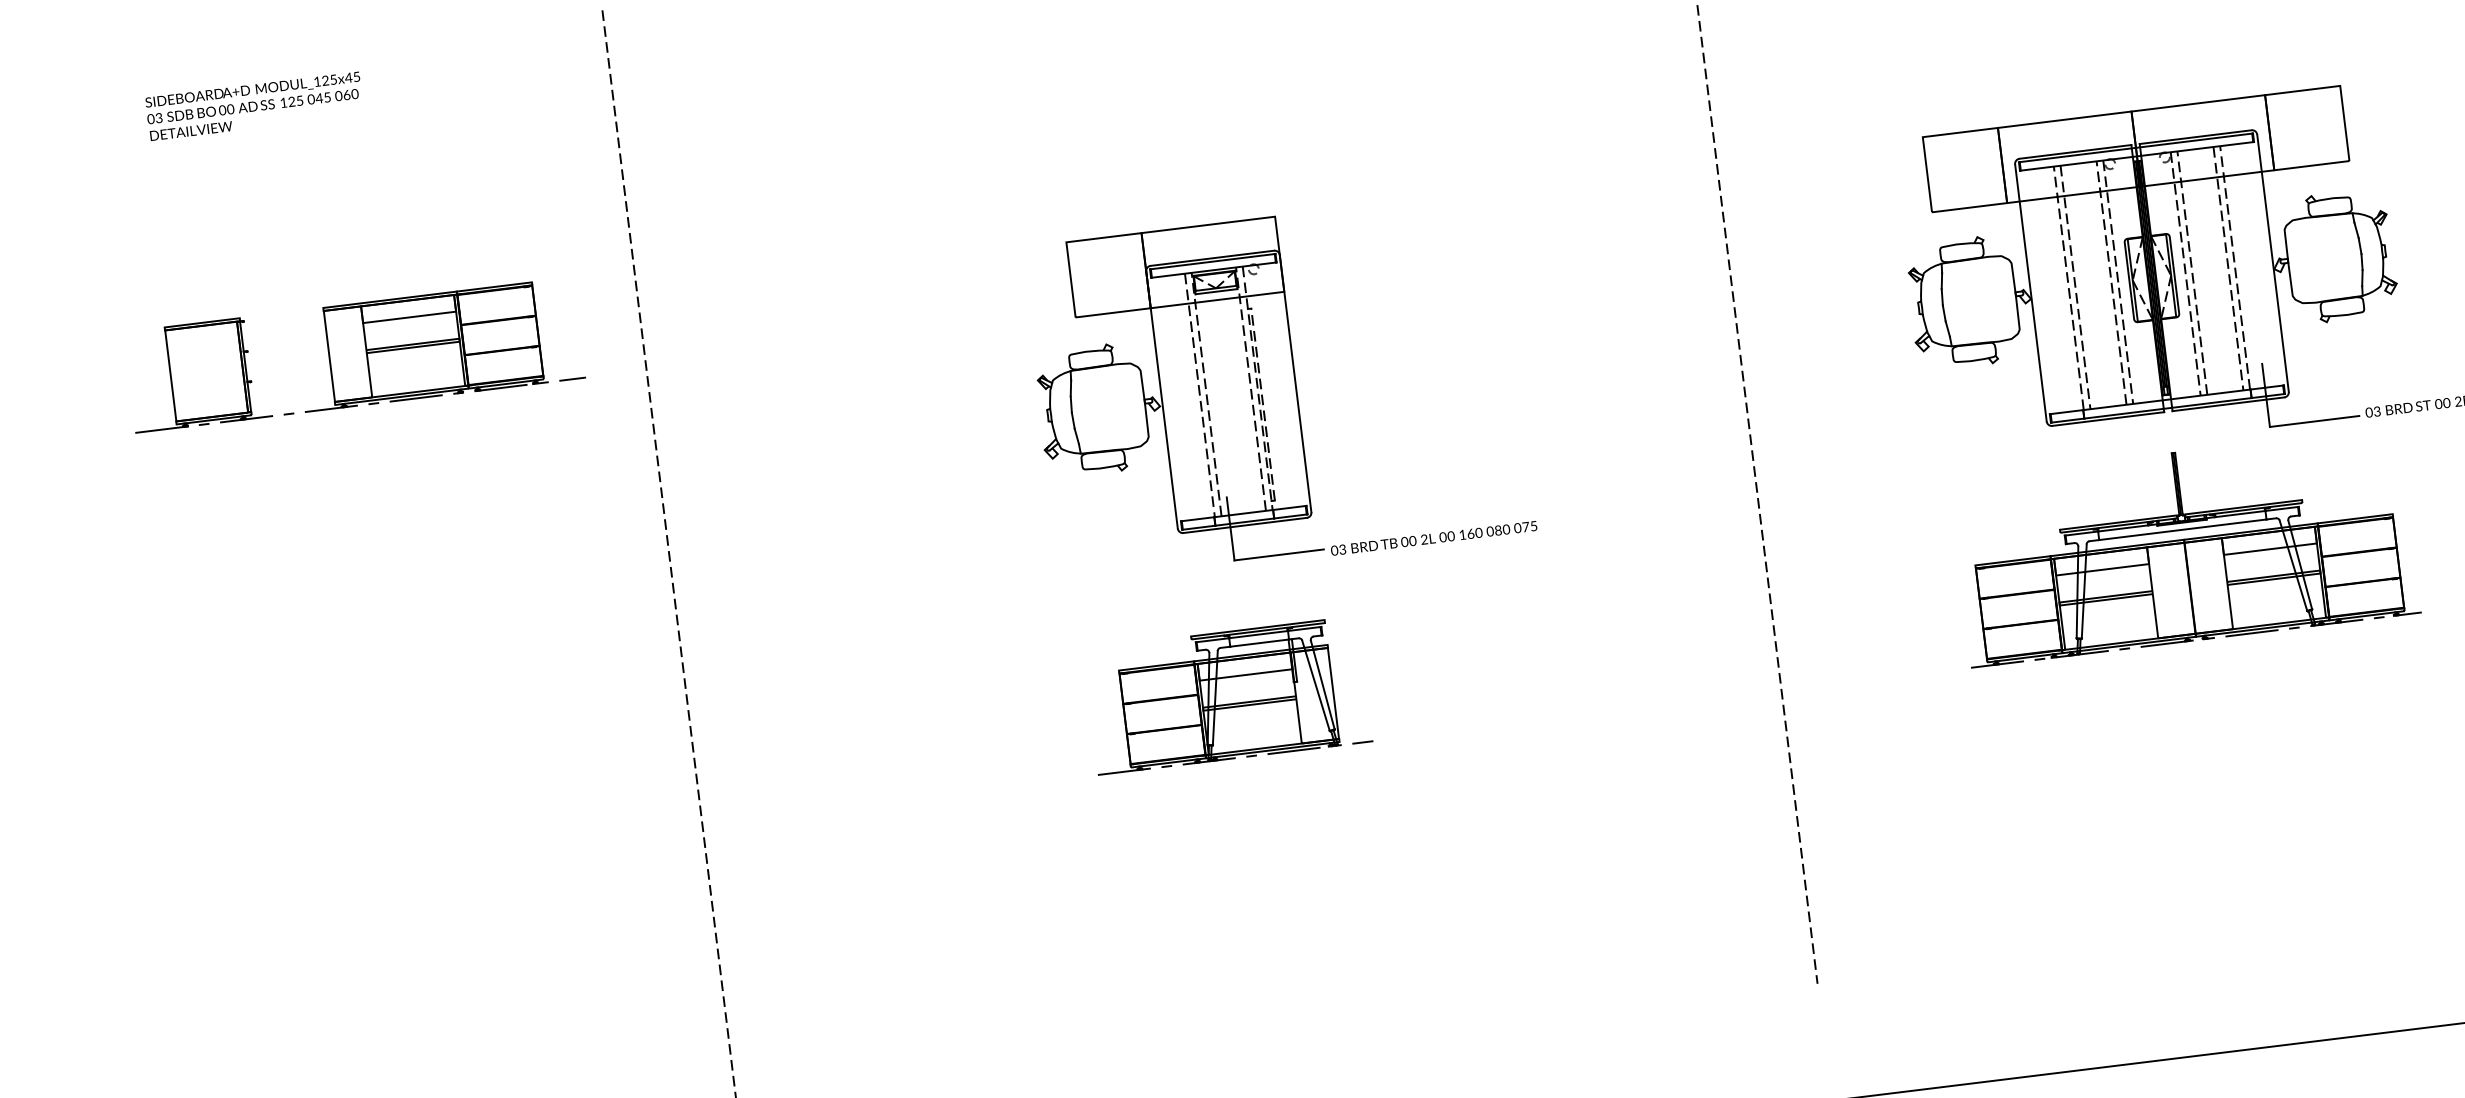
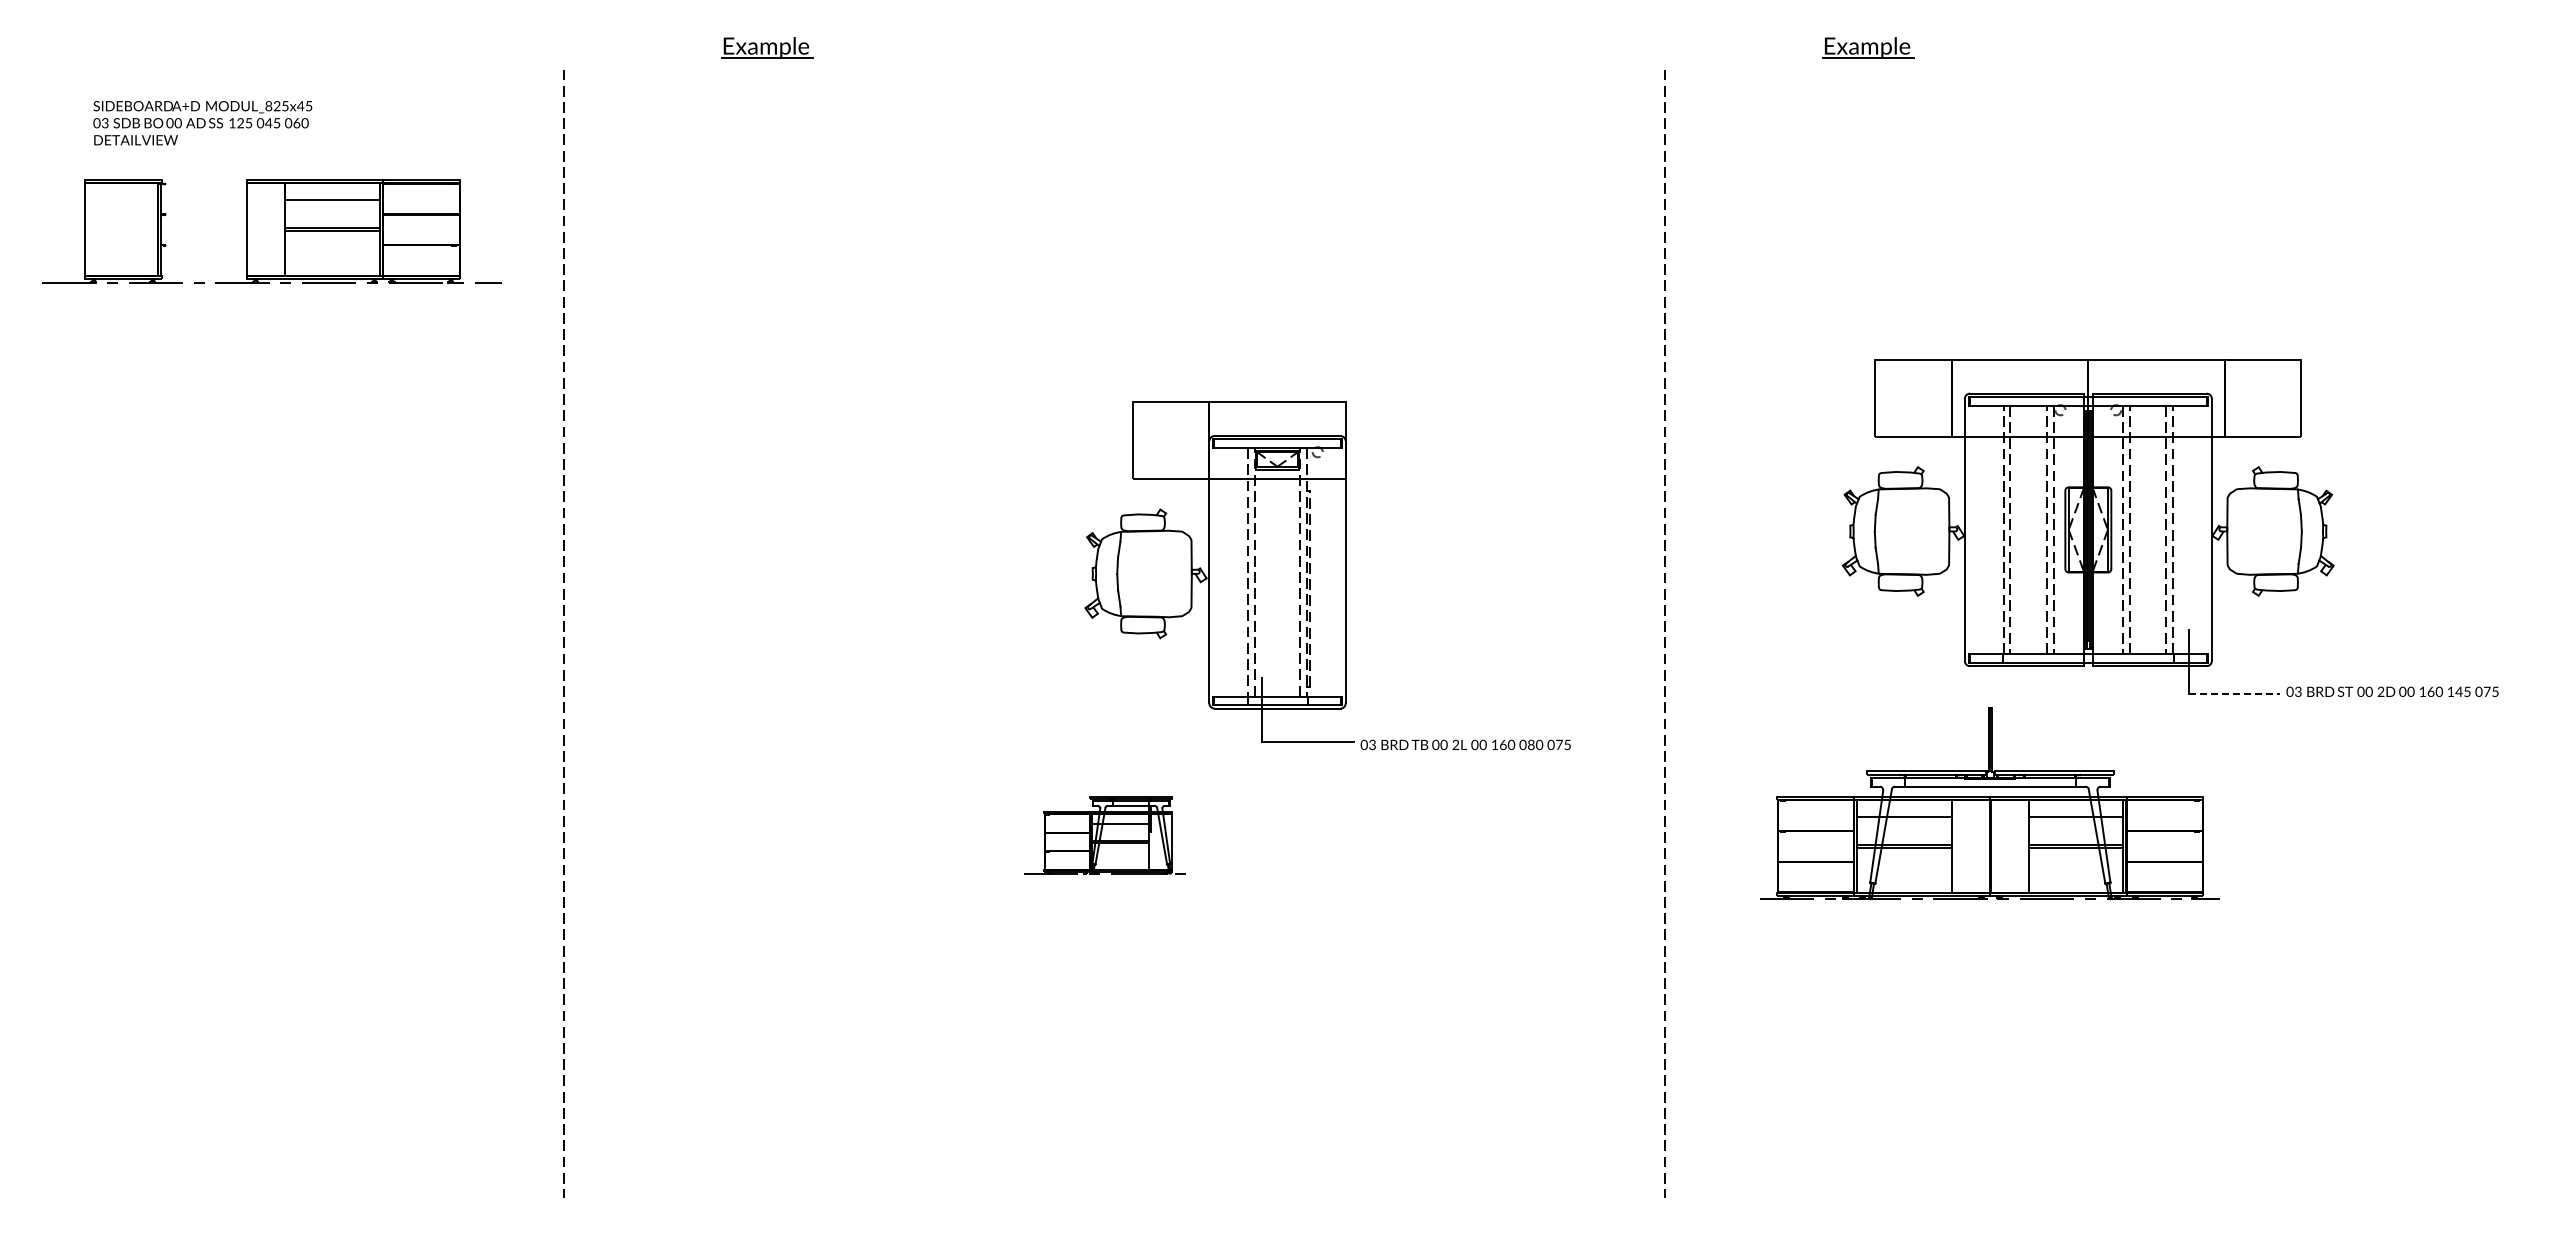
text: (317, 82) -> (268, 106), MODUL_125x45 -> MODUL_825x45
part: (353, 355) -> (271, 231), moved
part: (1278, 388) -> (1327, 575), moved
line: (2315, 421) -> (2234, 694), solid -> dashed
part: (2184, 546) -> (1989, 803), moved
part: (1228, 695) -> (1108, 835), size x0.6

